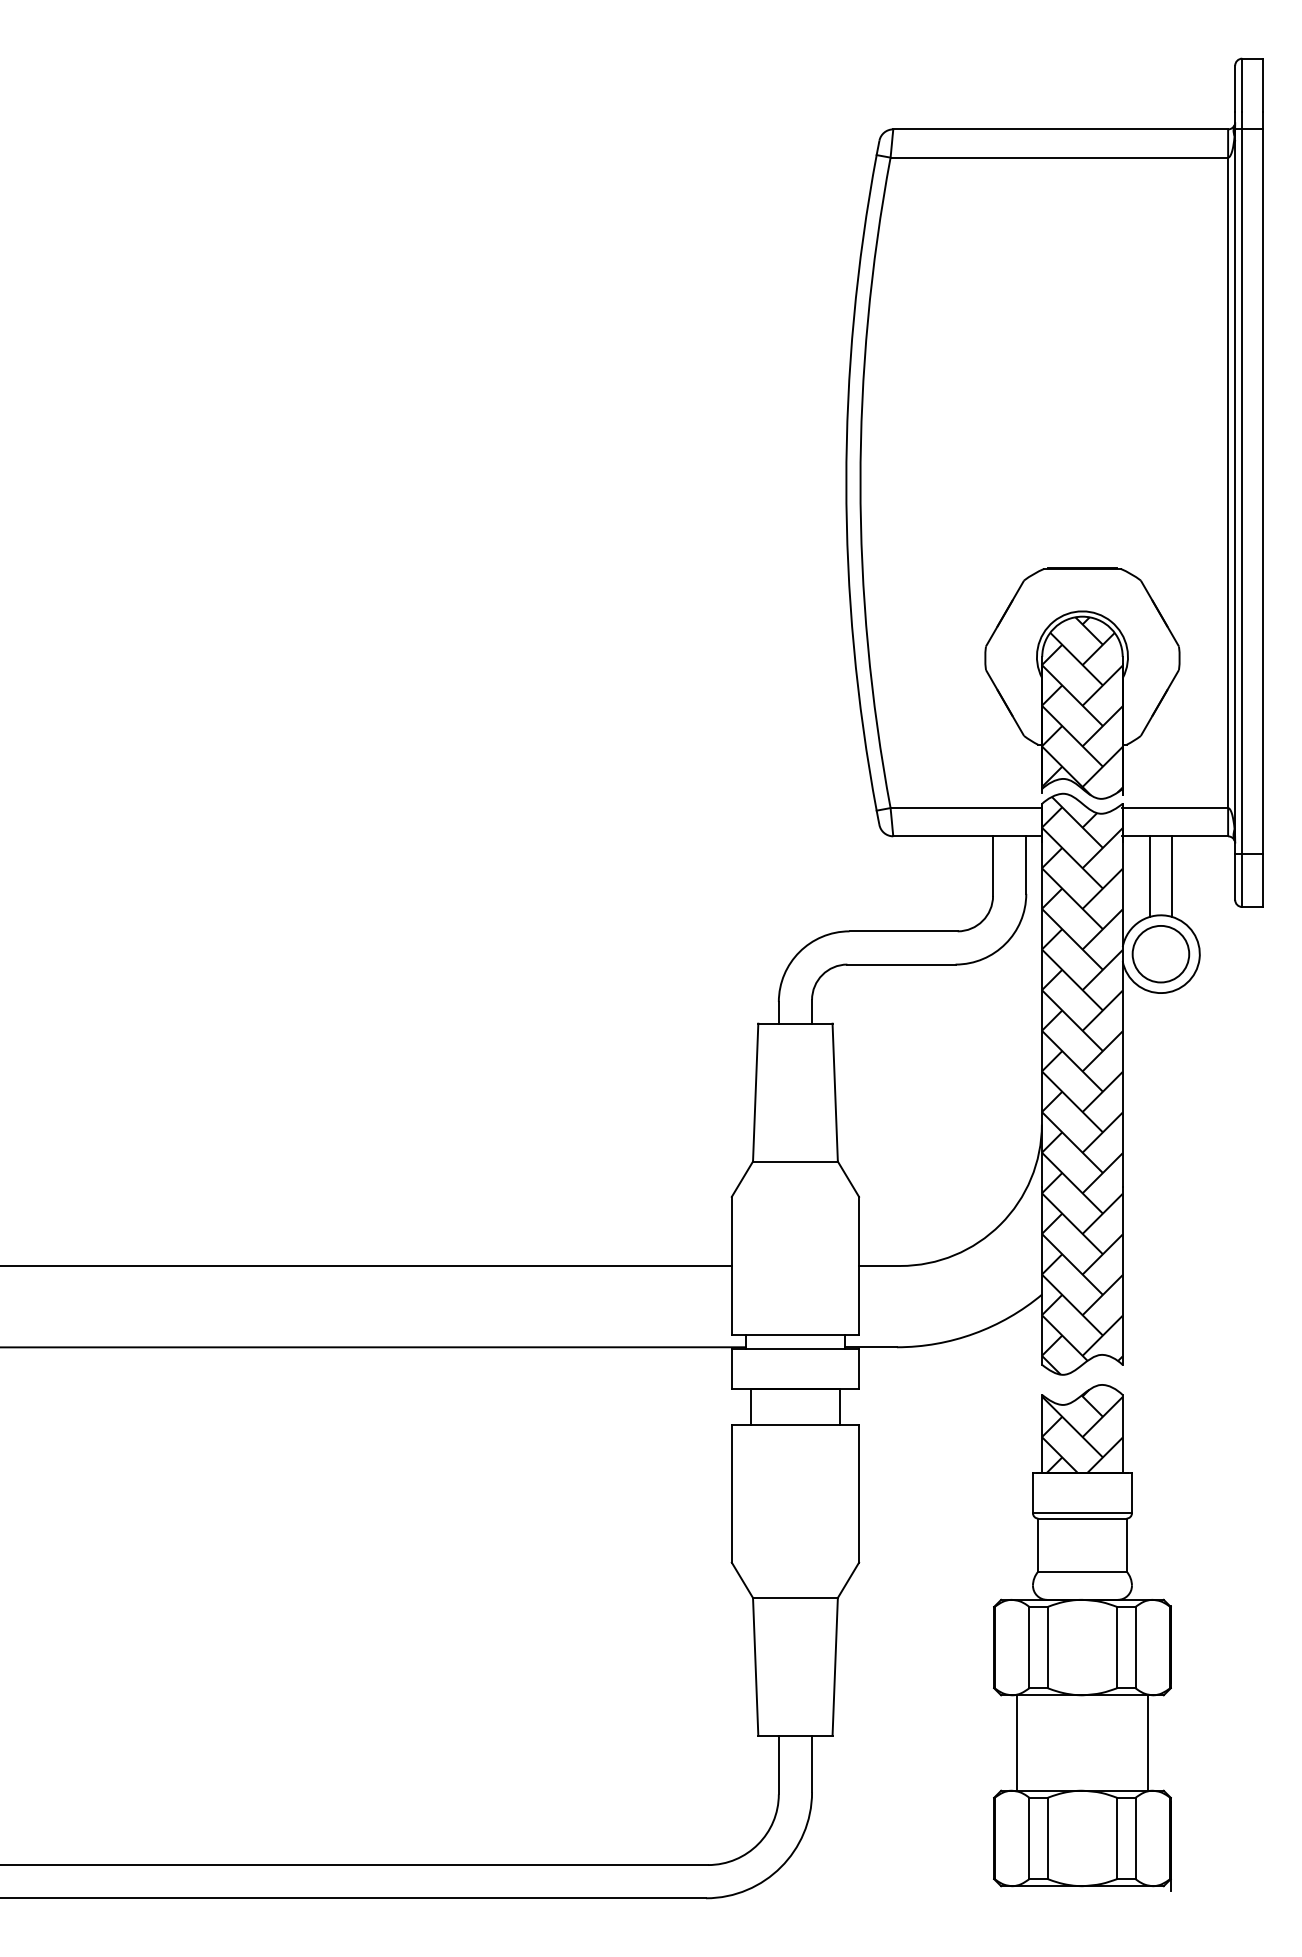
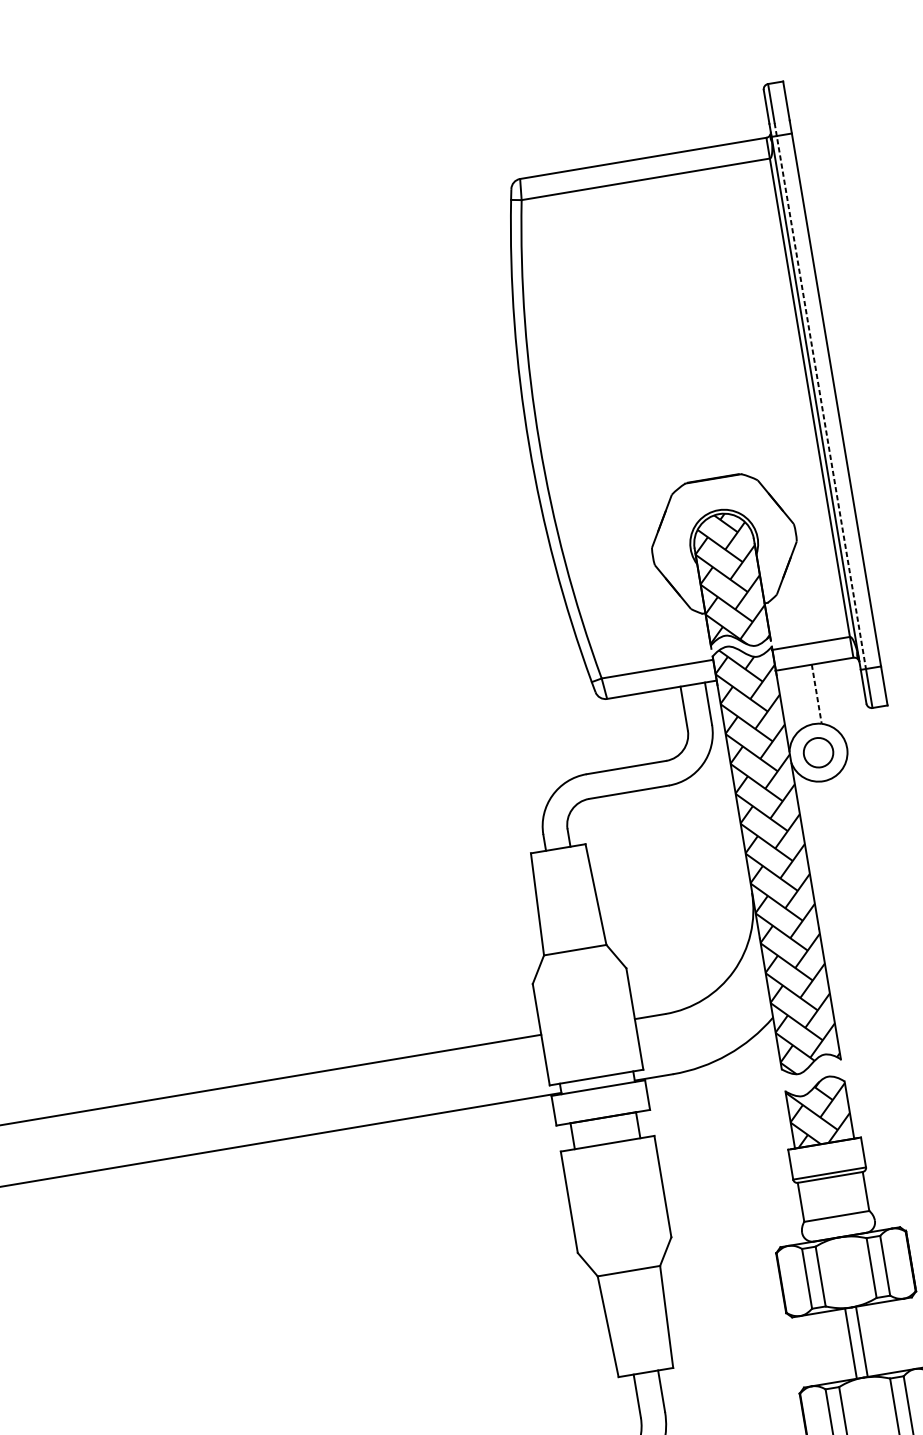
line: (1242, 483) -> (820, 396), solid -> dashed
line: (1150, 876) -> (801, 696), removed
line: (1171, 877) -> (816, 694), solid -> dashed
circle: (1160, 954) -> (818, 752), size x0.7
line: (1017, 1742) -> (851, 1343), moved
line: (1147, 1742) -> (861, 1341), moved

